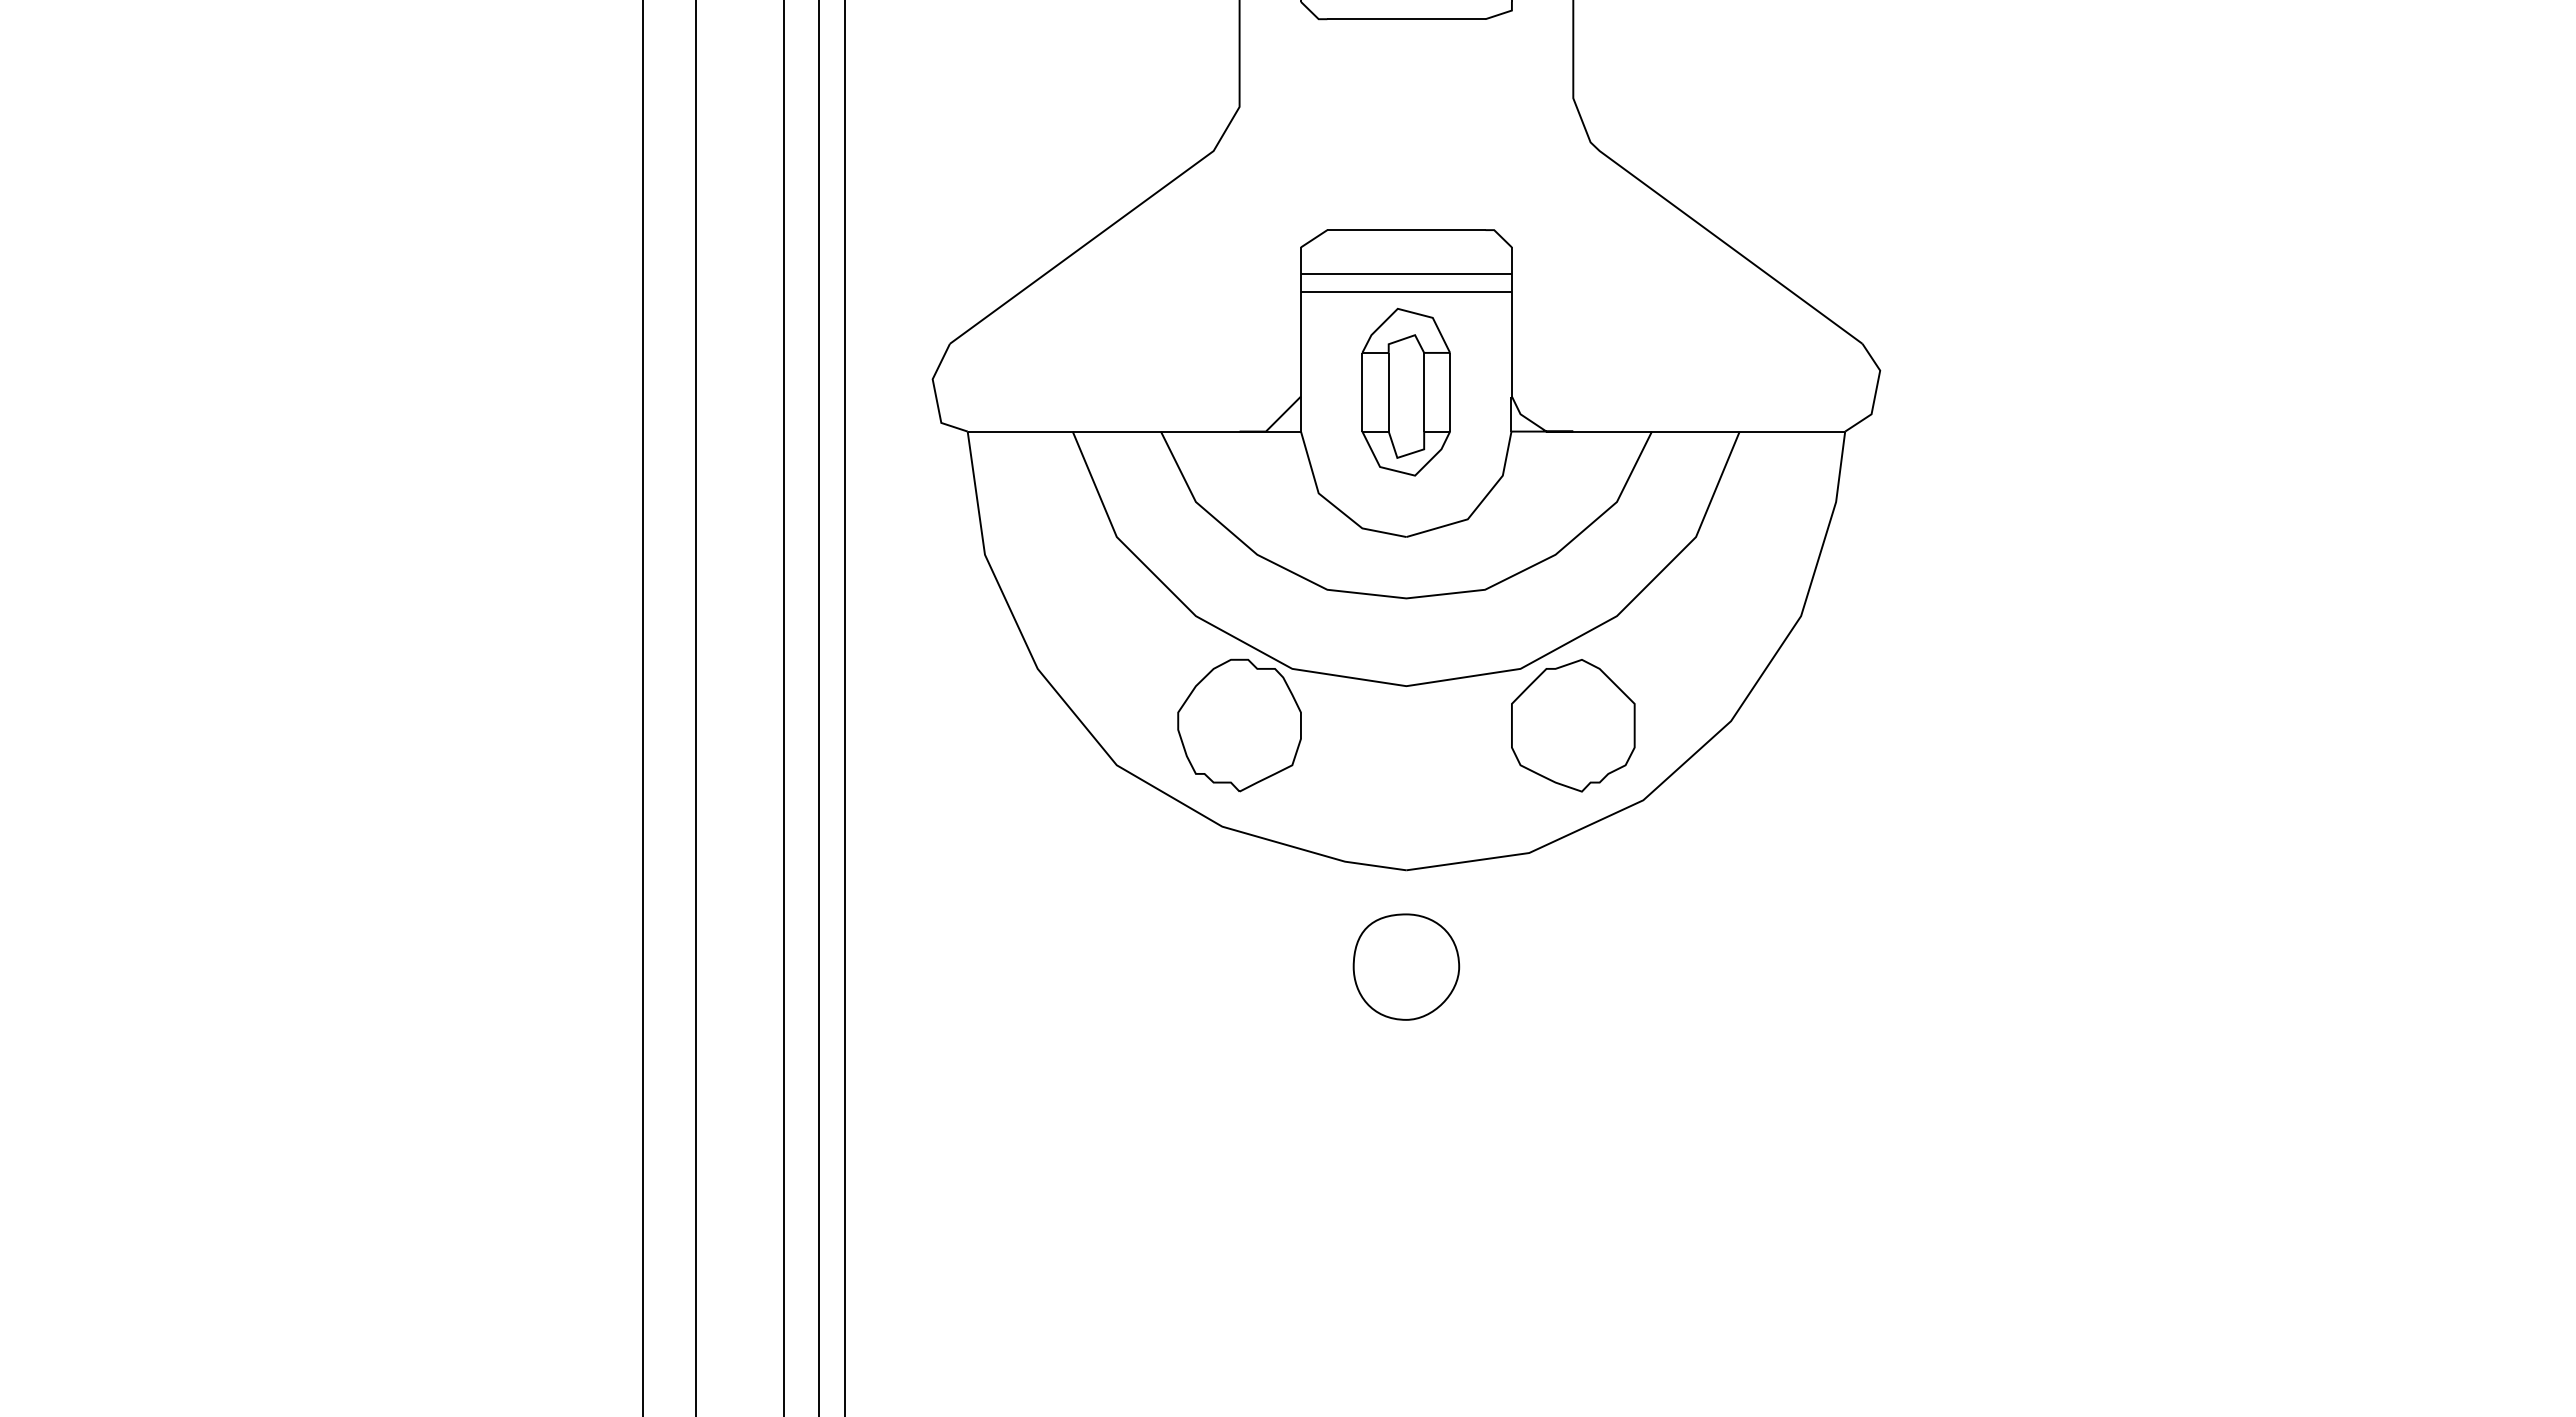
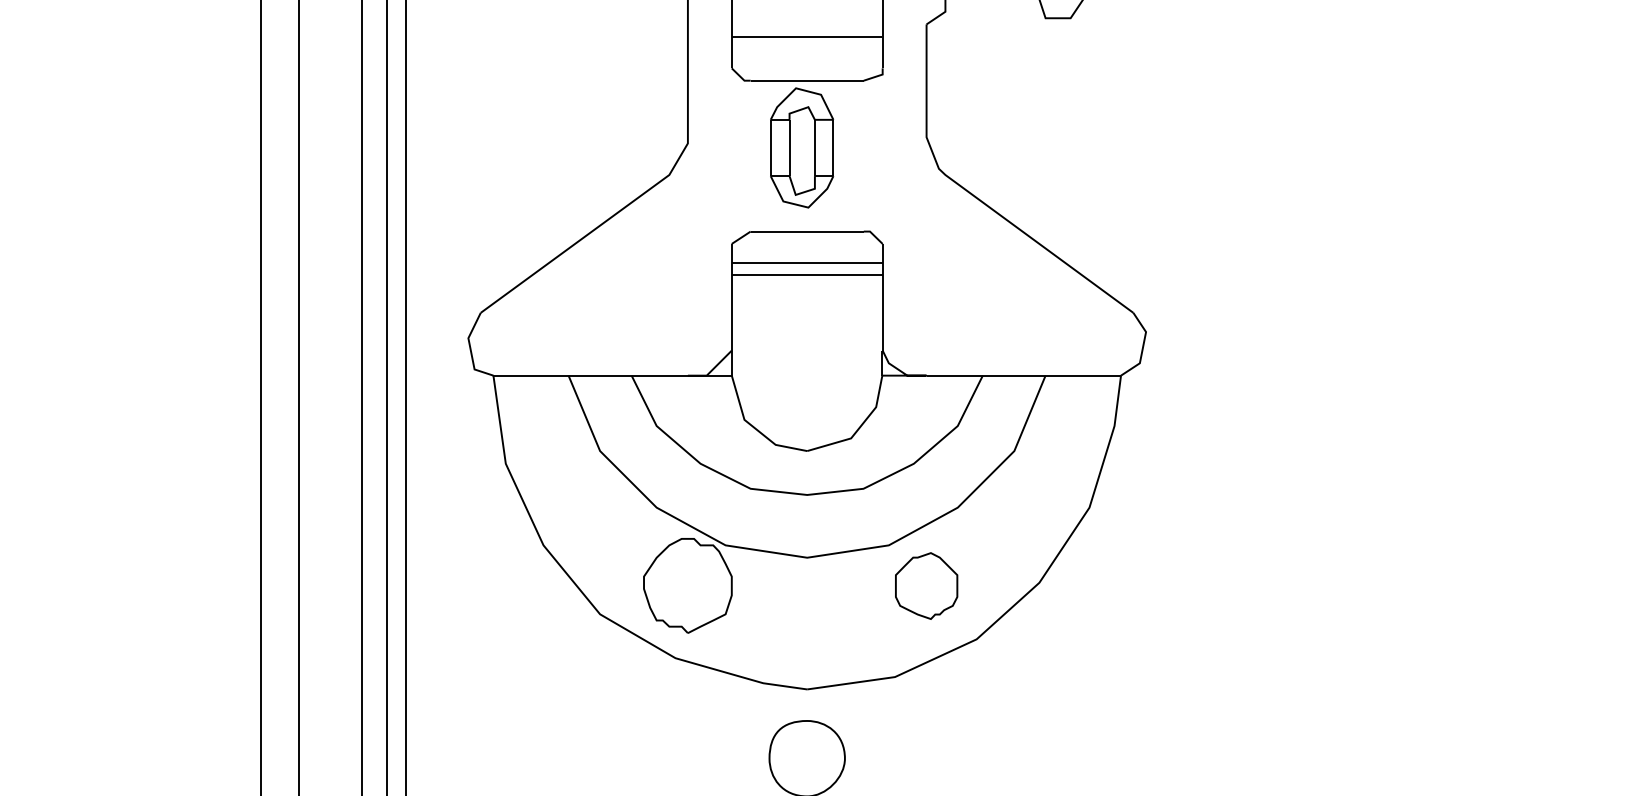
part: (1405, 391) -> (801, 147), moved
part: (1573, 725) -> (926, 585), size x0.7

